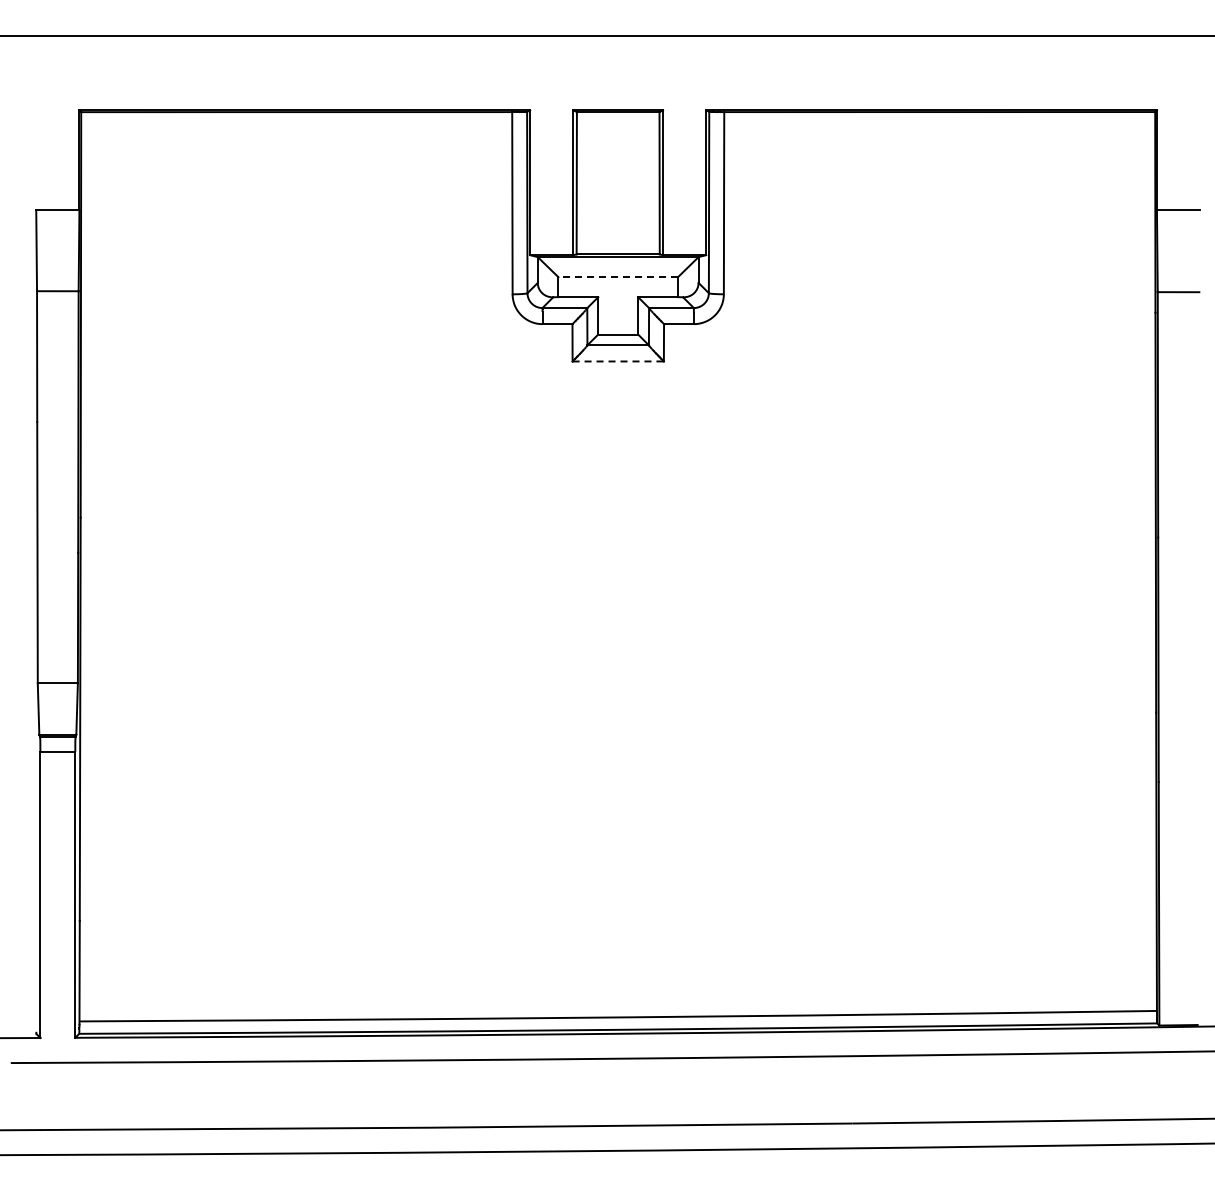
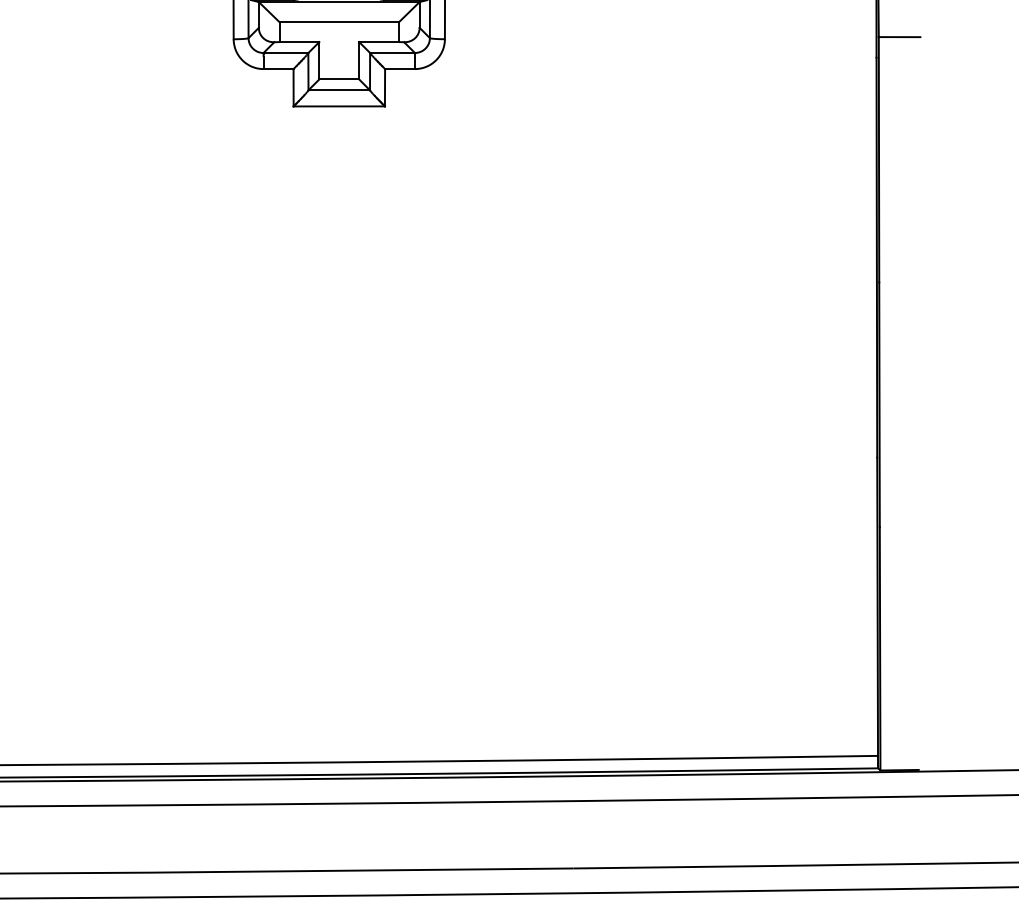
line: (618, 277) -> (339, 22), dashed -> solid
line: (618, 361) -> (339, 106), dashed -> solid

